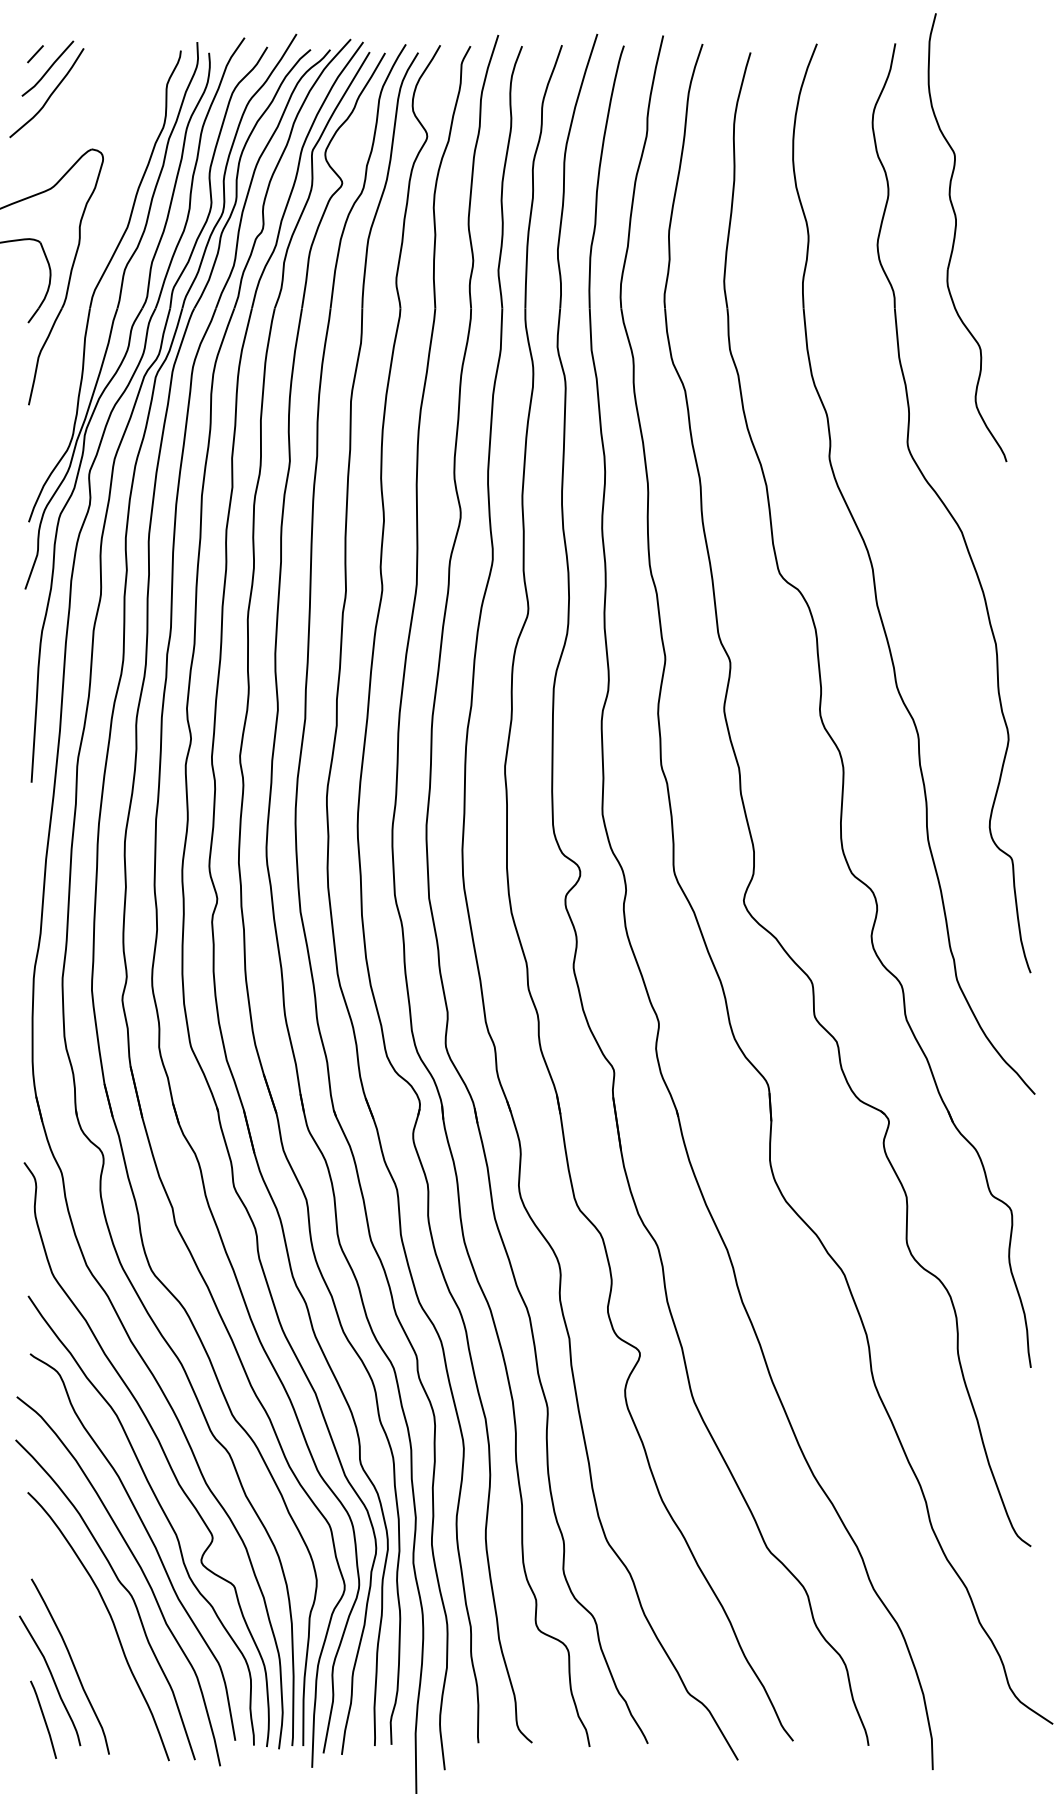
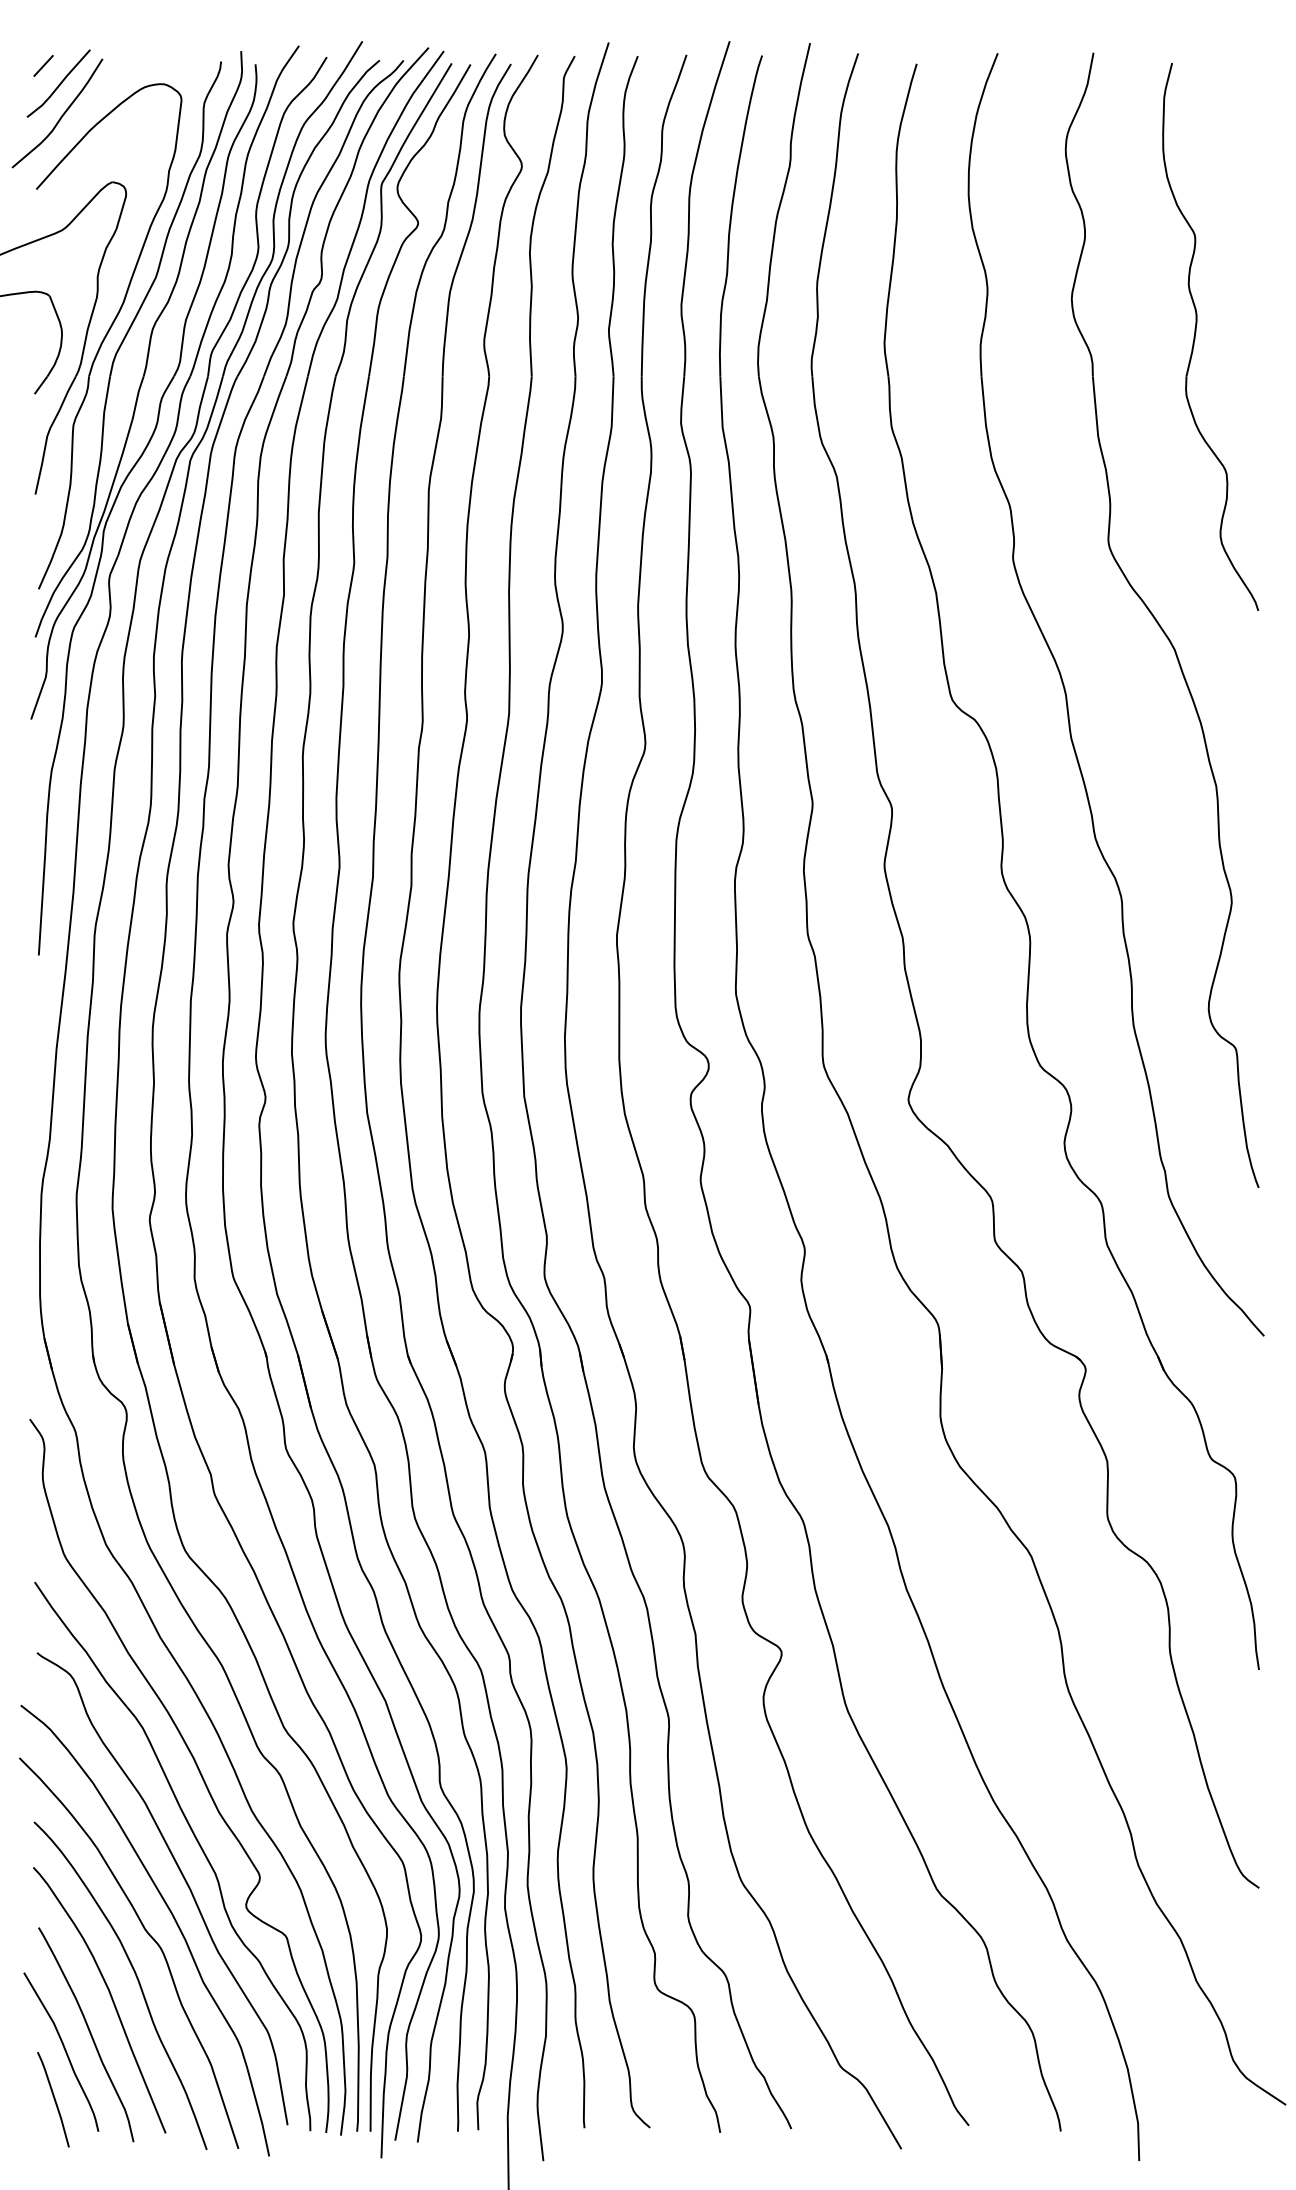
part: (955, 234) -> (1196, 333), moved
part: (89, 275) -> (109, 336), added
curve: (90, 1636) -> (110, 1997), added

